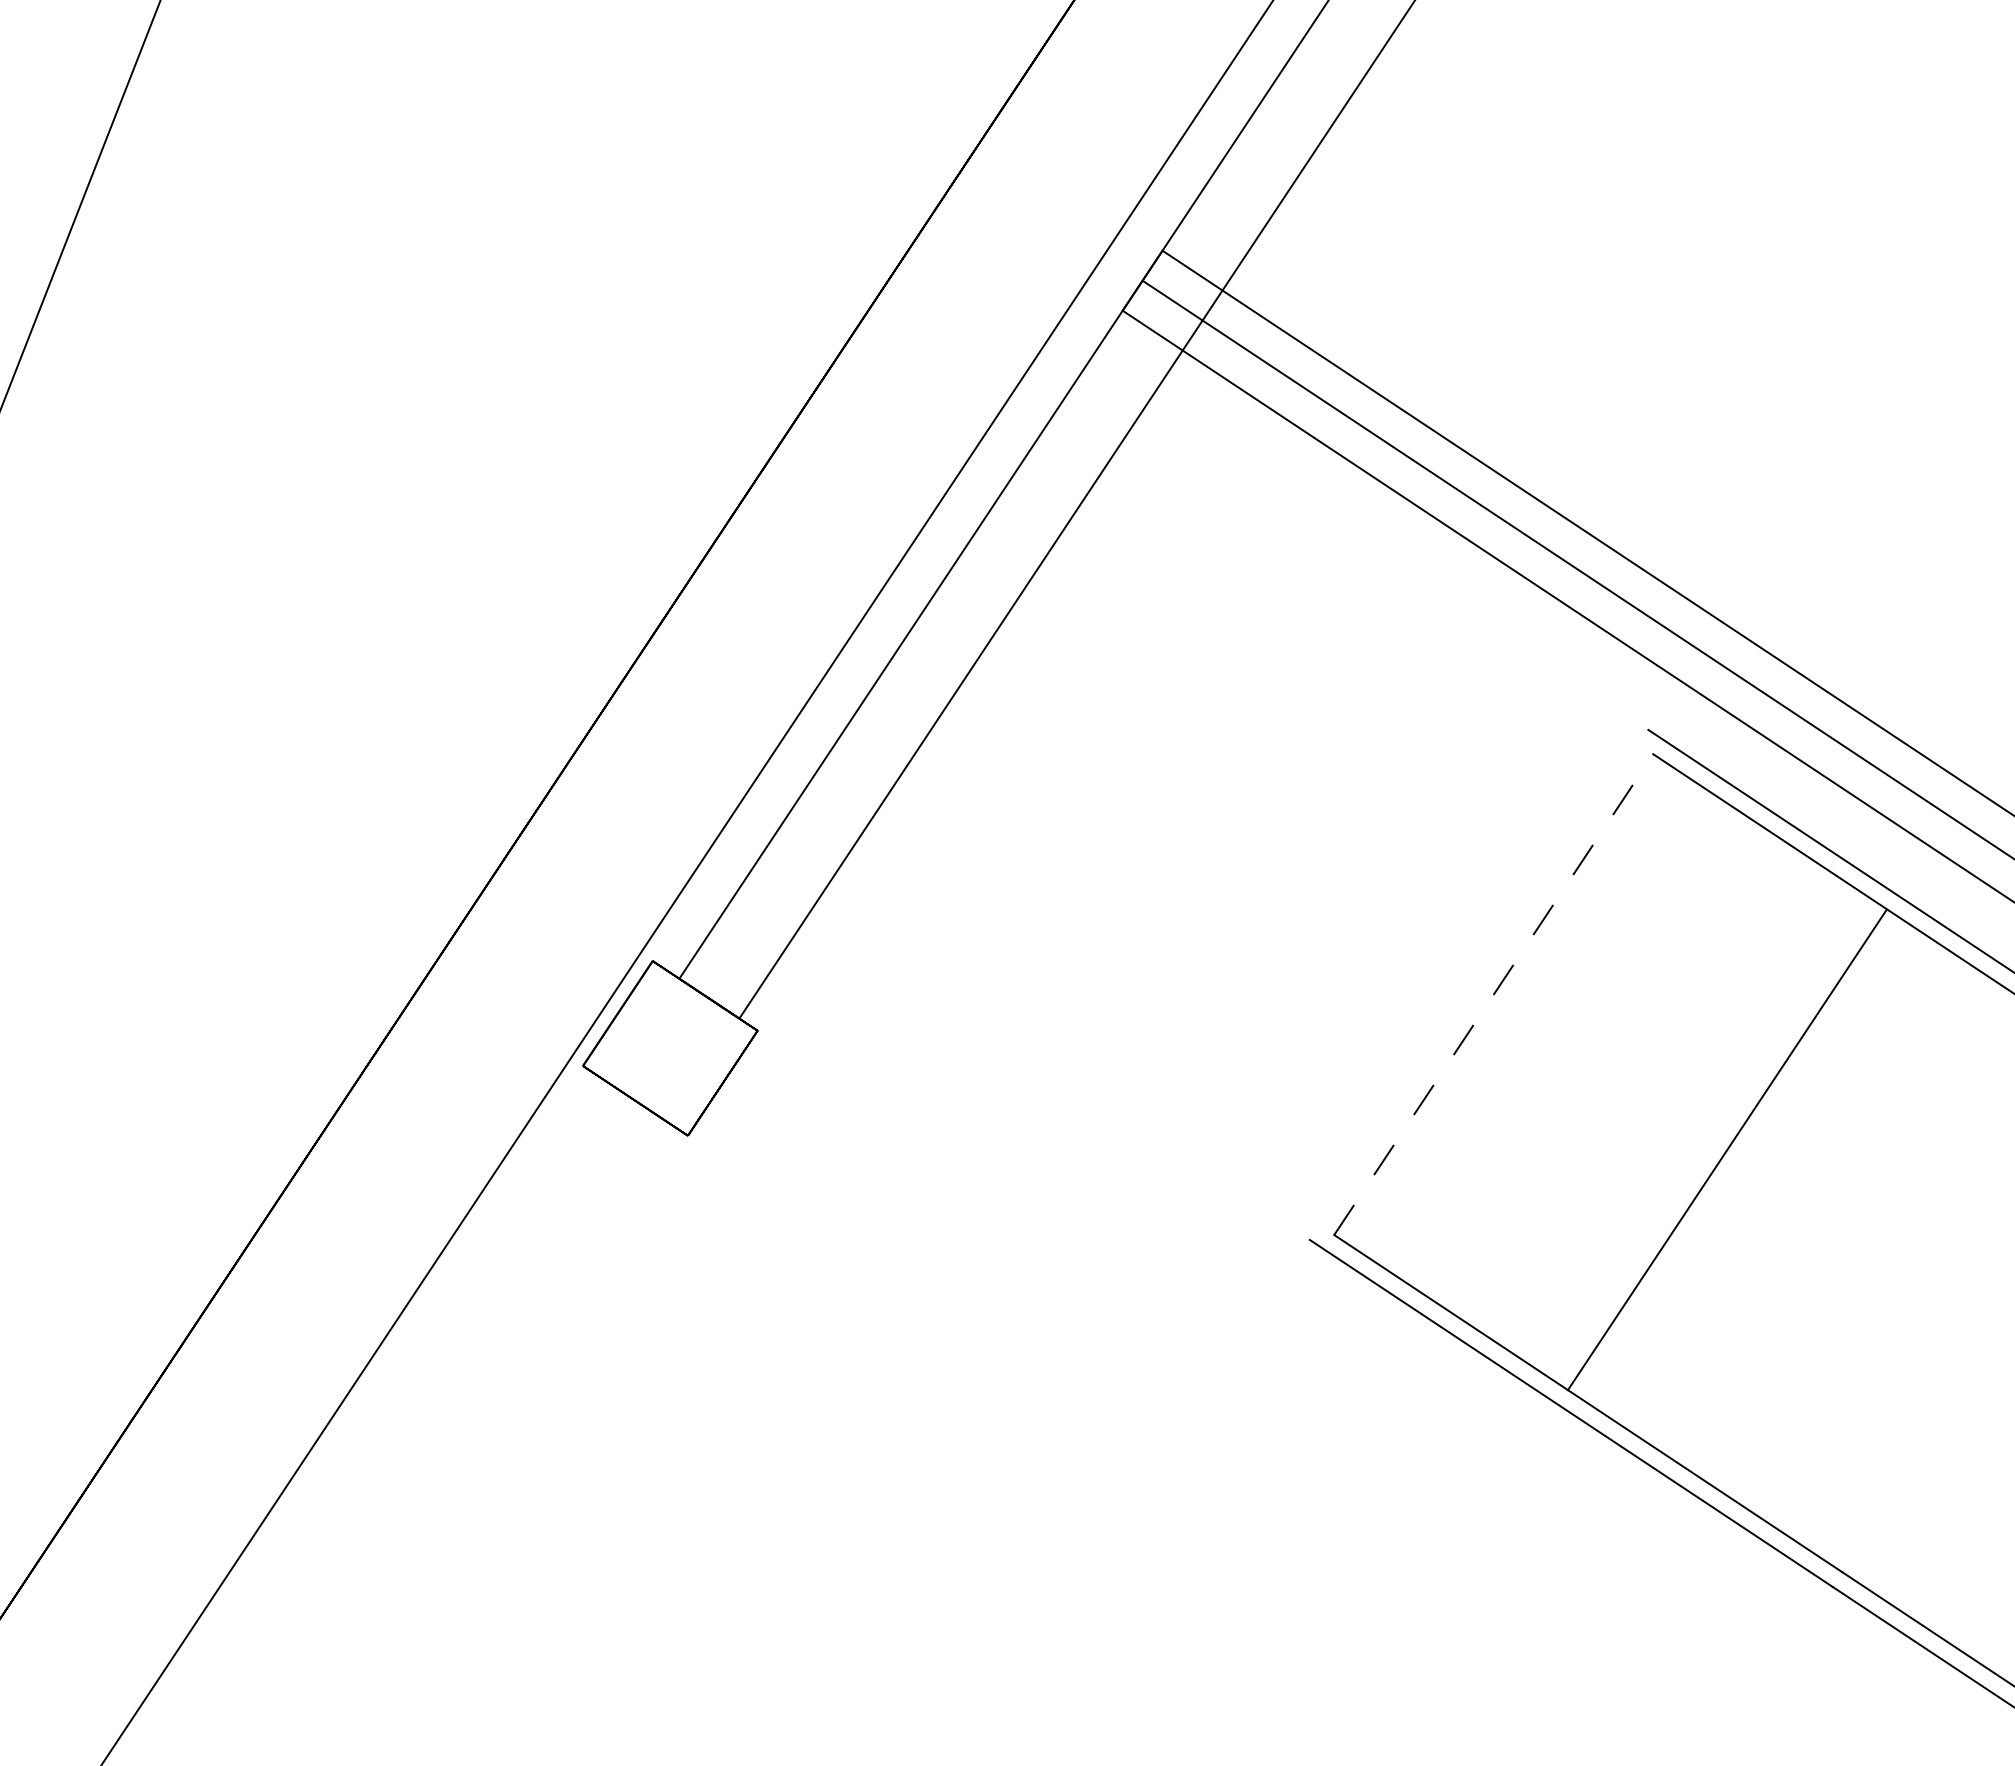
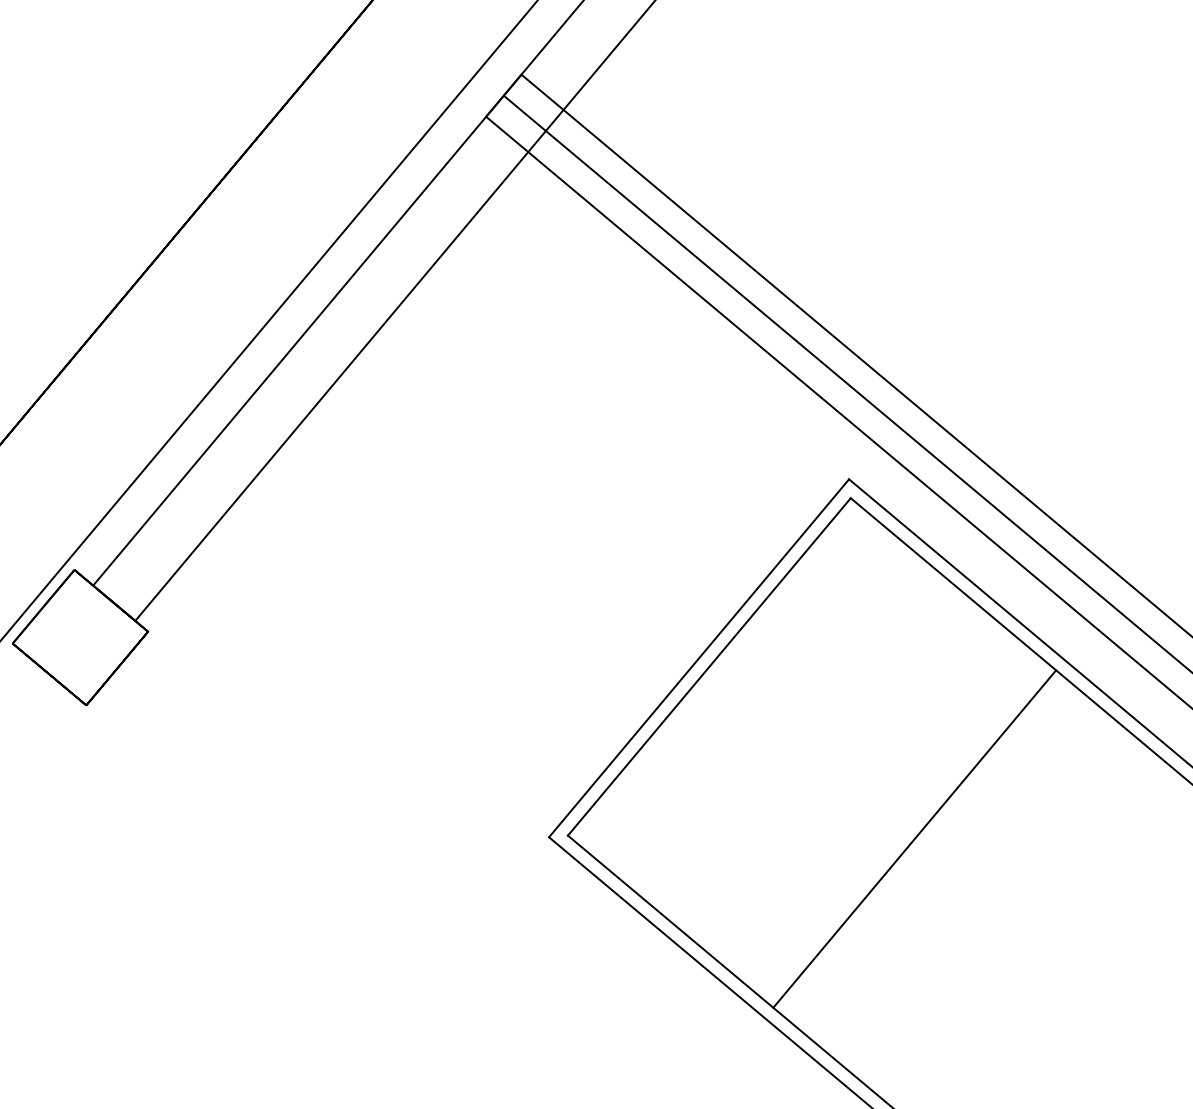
line: (1478, 984) -> (698, 657), added
line: (1493, 994) -> (709, 666), dashed -> solid
line: (1726, 1149) -> (914, 838), moved

